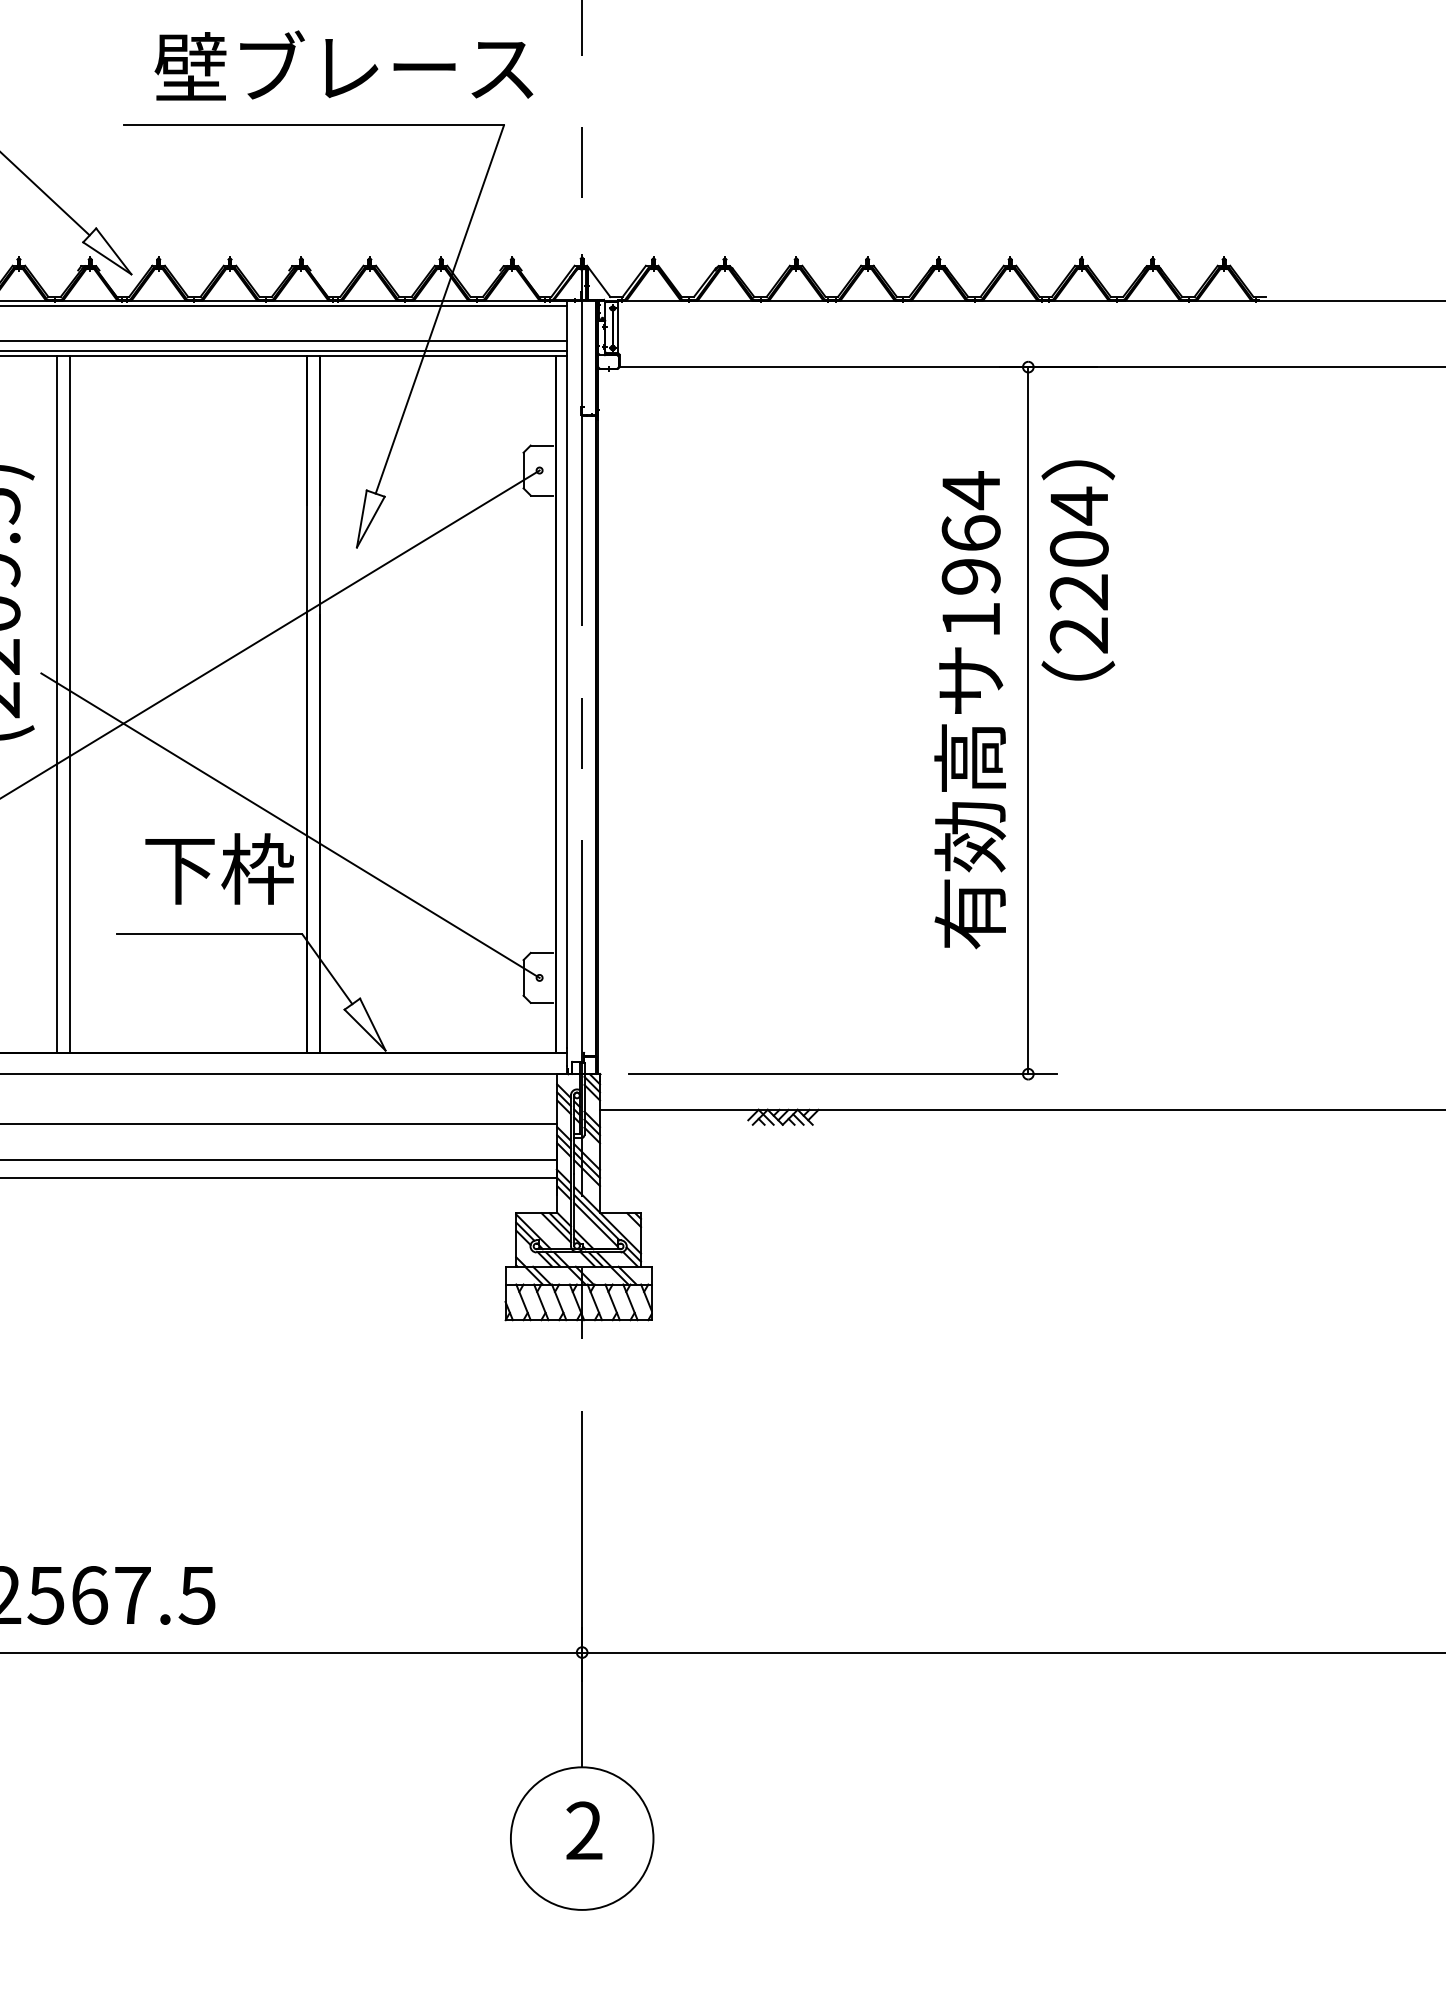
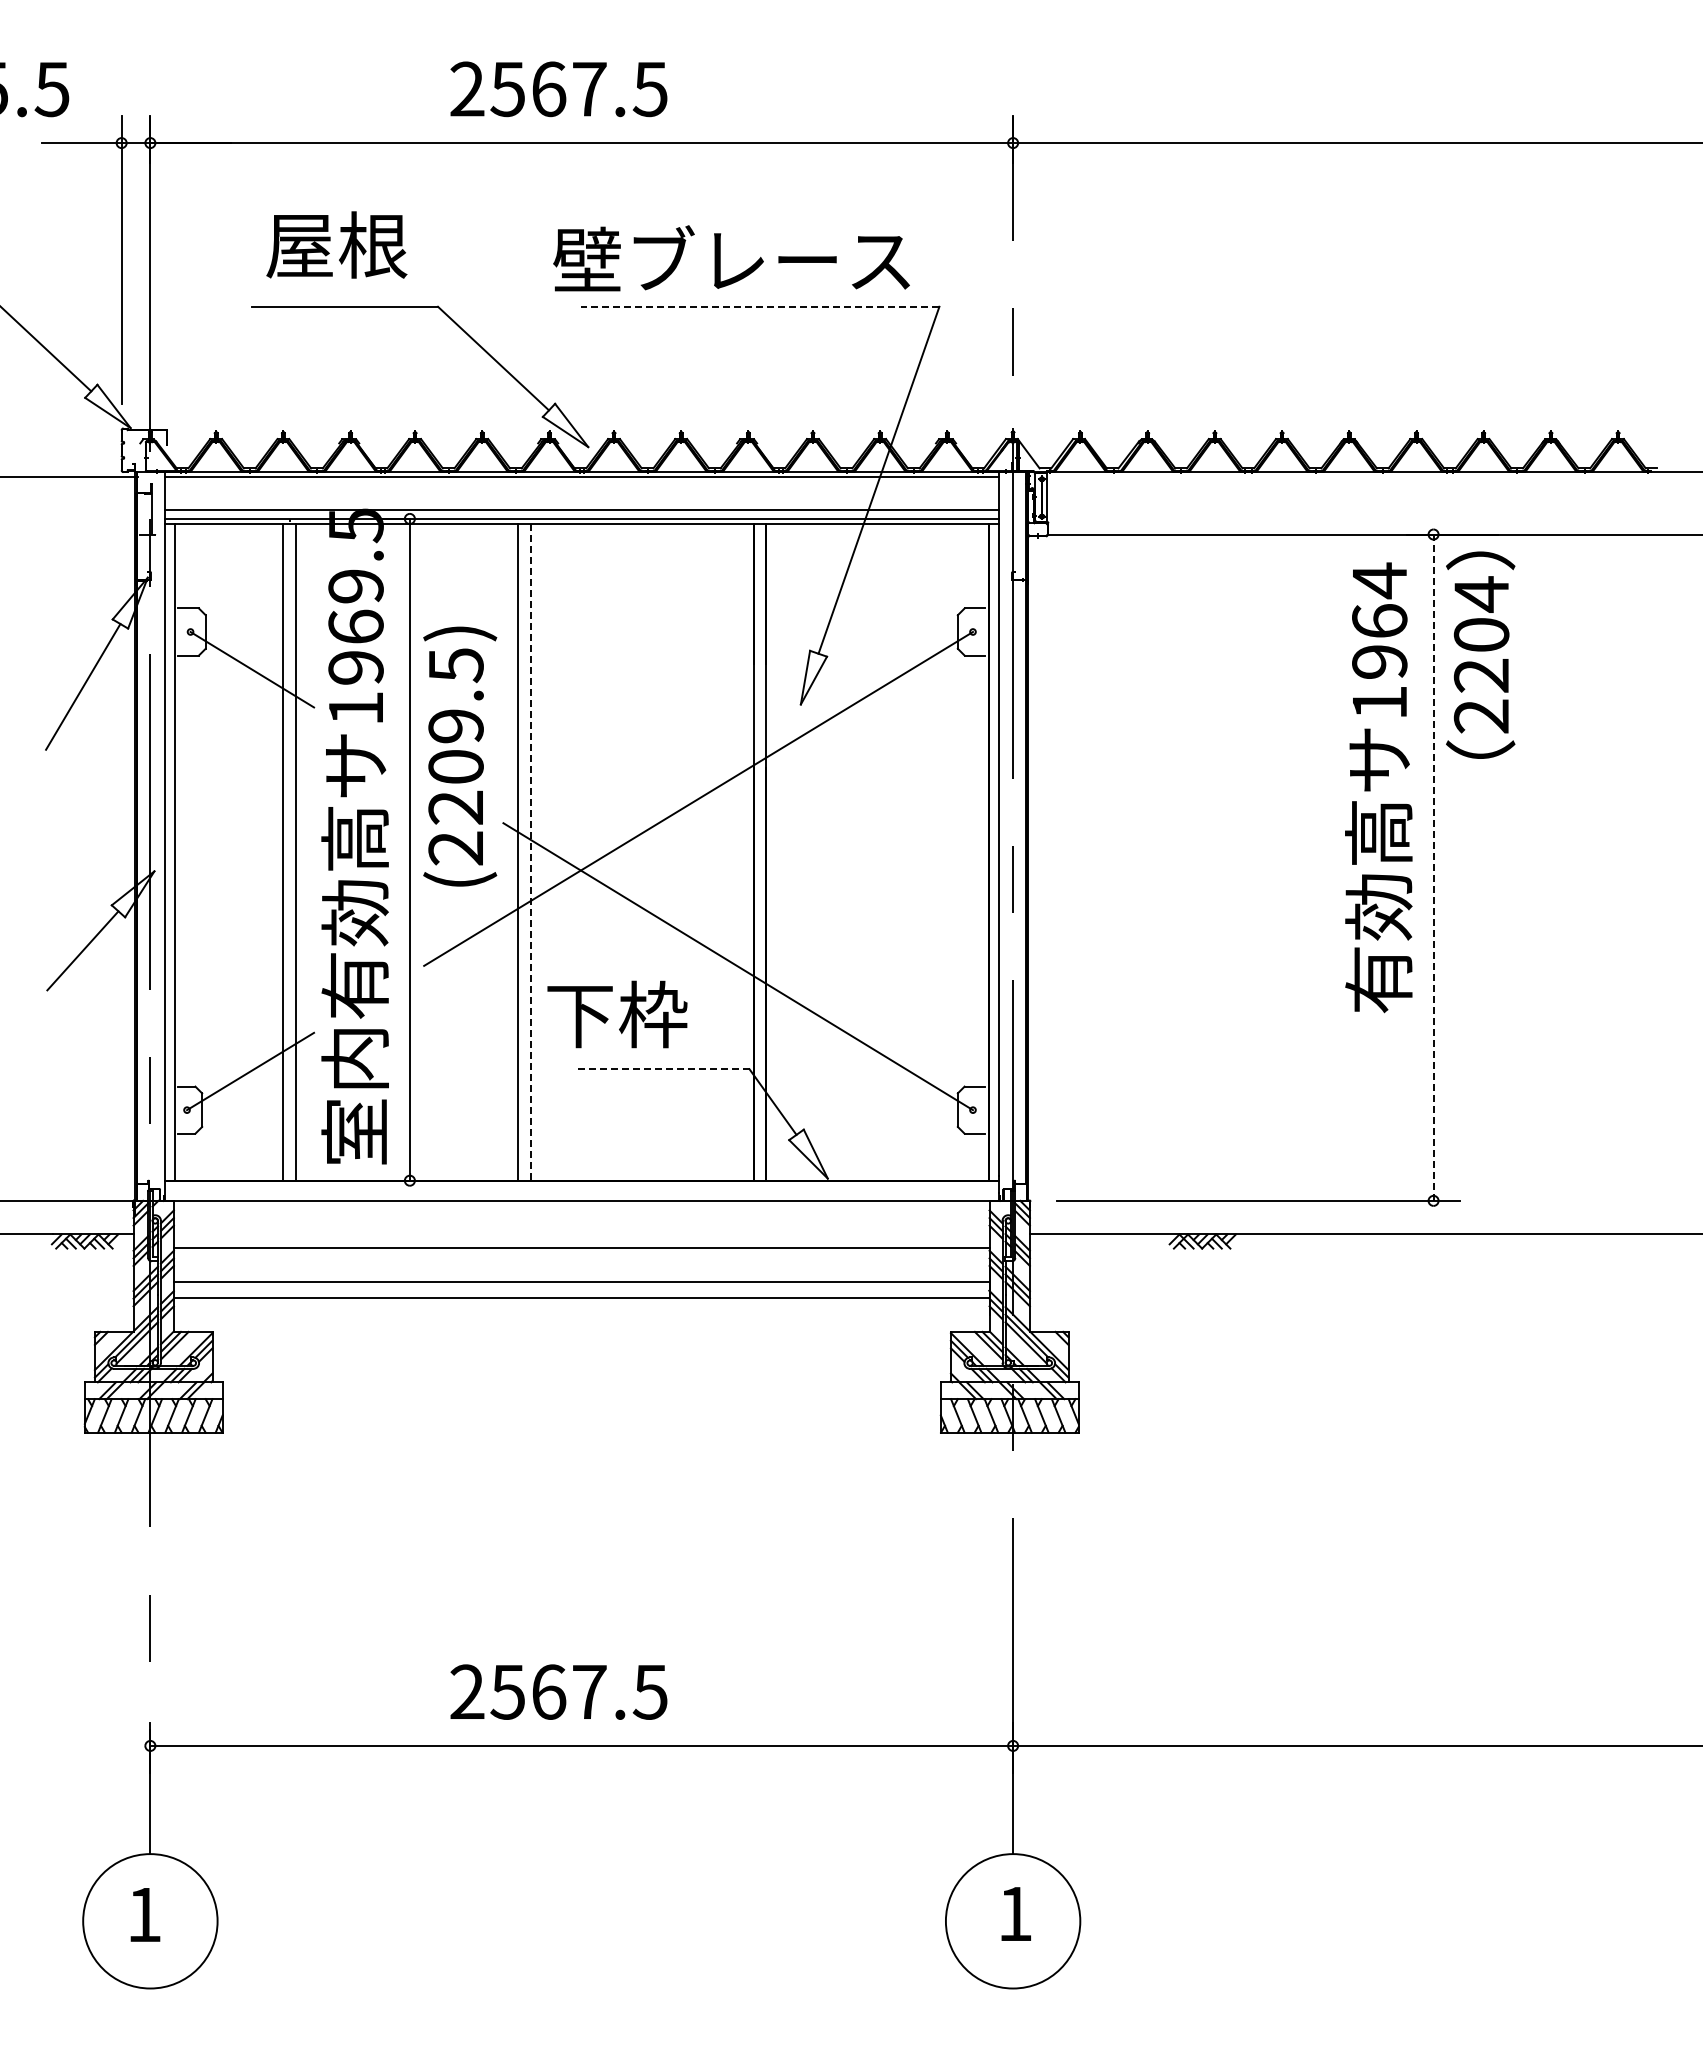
text: (343, 65) -> (731, 258), moved
line: (313, 125) -> (759, 306), solid -> dashed
text: (1078, 569) -> (1480, 654), moved
line: (70, 705) -> (530, 853), solid -> dashed
text: (969, 709) -> (1378, 787), moved
line: (1028, 720) -> (1433, 867), solid -> dashed
text: (219, 868) -> (617, 1014), moved
line: (209, 934) -> (661, 1069), solid -> dashed
text: (584, 1830) -> (1015, 1913), 2 -> 1

